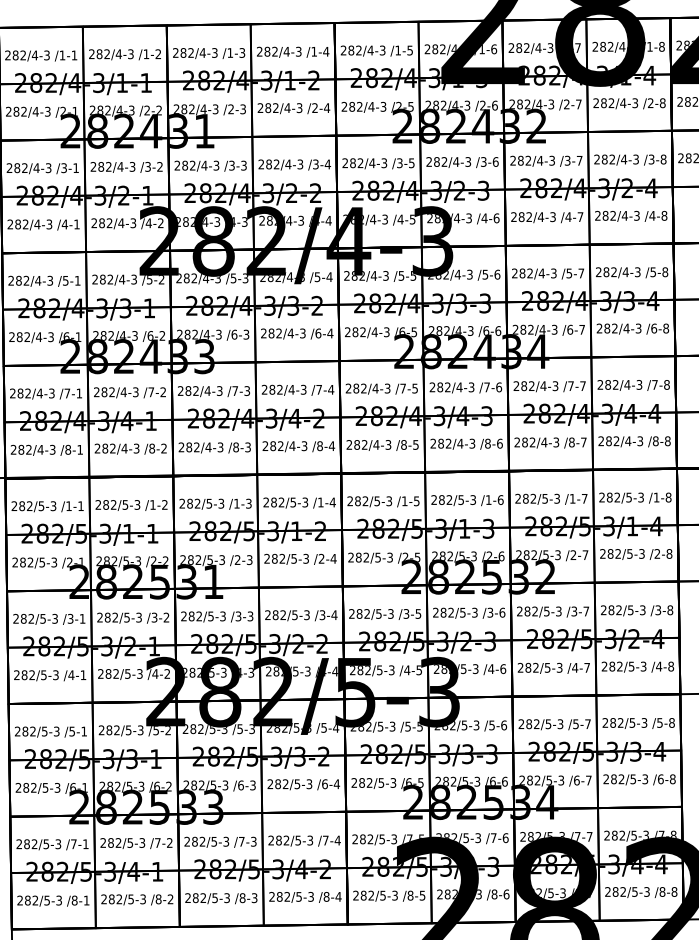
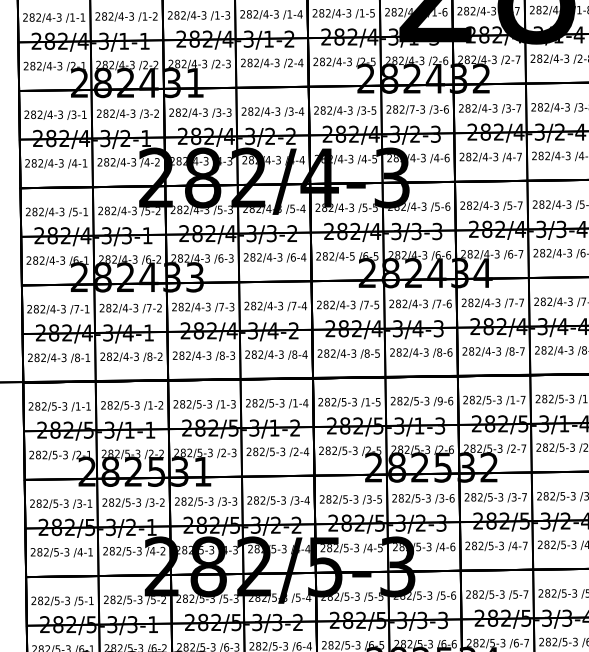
text: (456, 161) -> (412, 109), 282/4-3 -> 282/7-3
text: (386, 331) -> (352, 255), 282/4-3 -> 282/4-5
text: (488, 499) -> (440, 400), /1-6 -> /9-6

